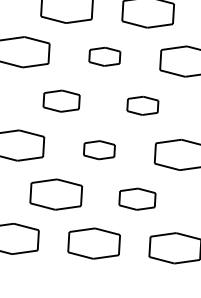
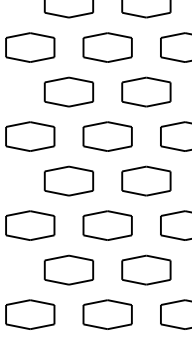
part: (104, 56) -> (107, 136), size x1.67
part: (61, 100) -> (68, 180), size x1.43
part: (142, 105) -> (146, 180), size x1.67
part: (99, 150) -> (107, 225), size x1.67
part: (137, 198) -> (146, 269), size x1.43

